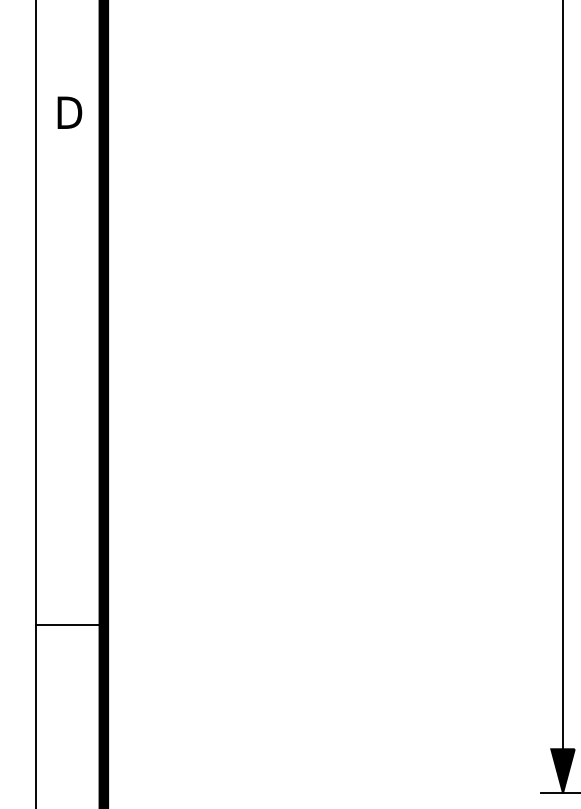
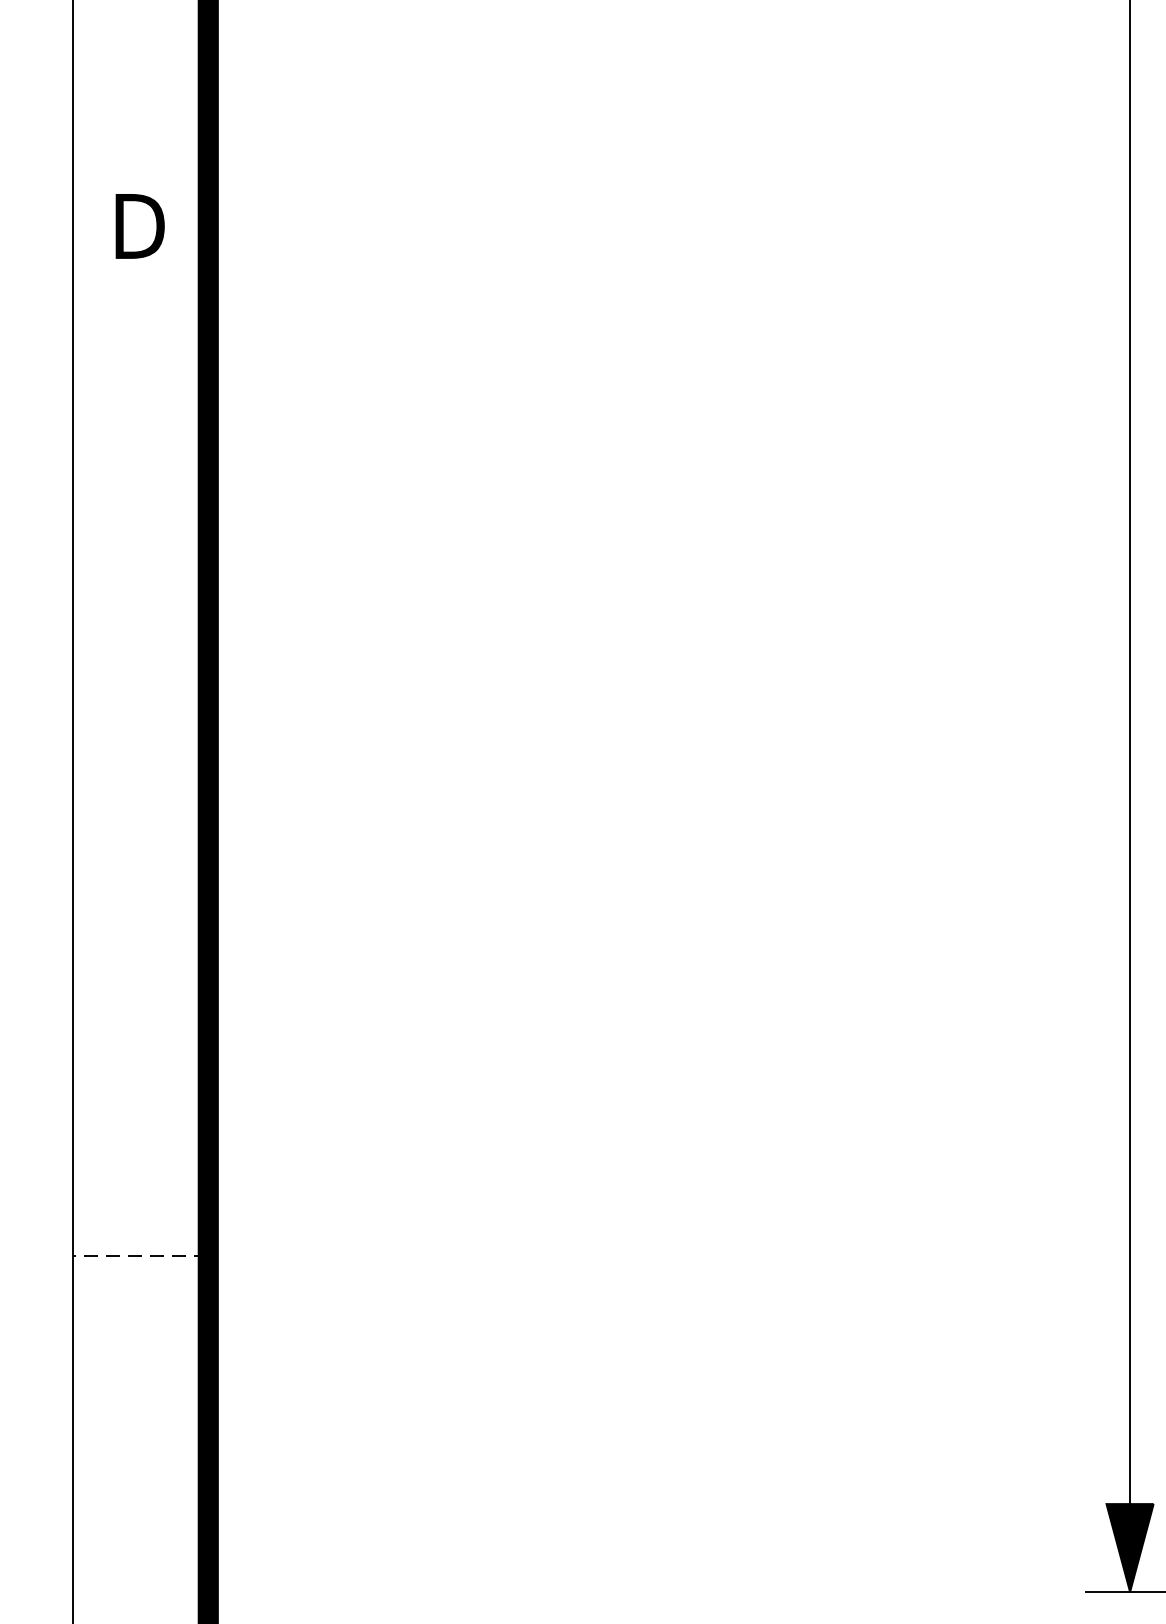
line: (70, 625) -> (141, 1255), solid -> dashed

